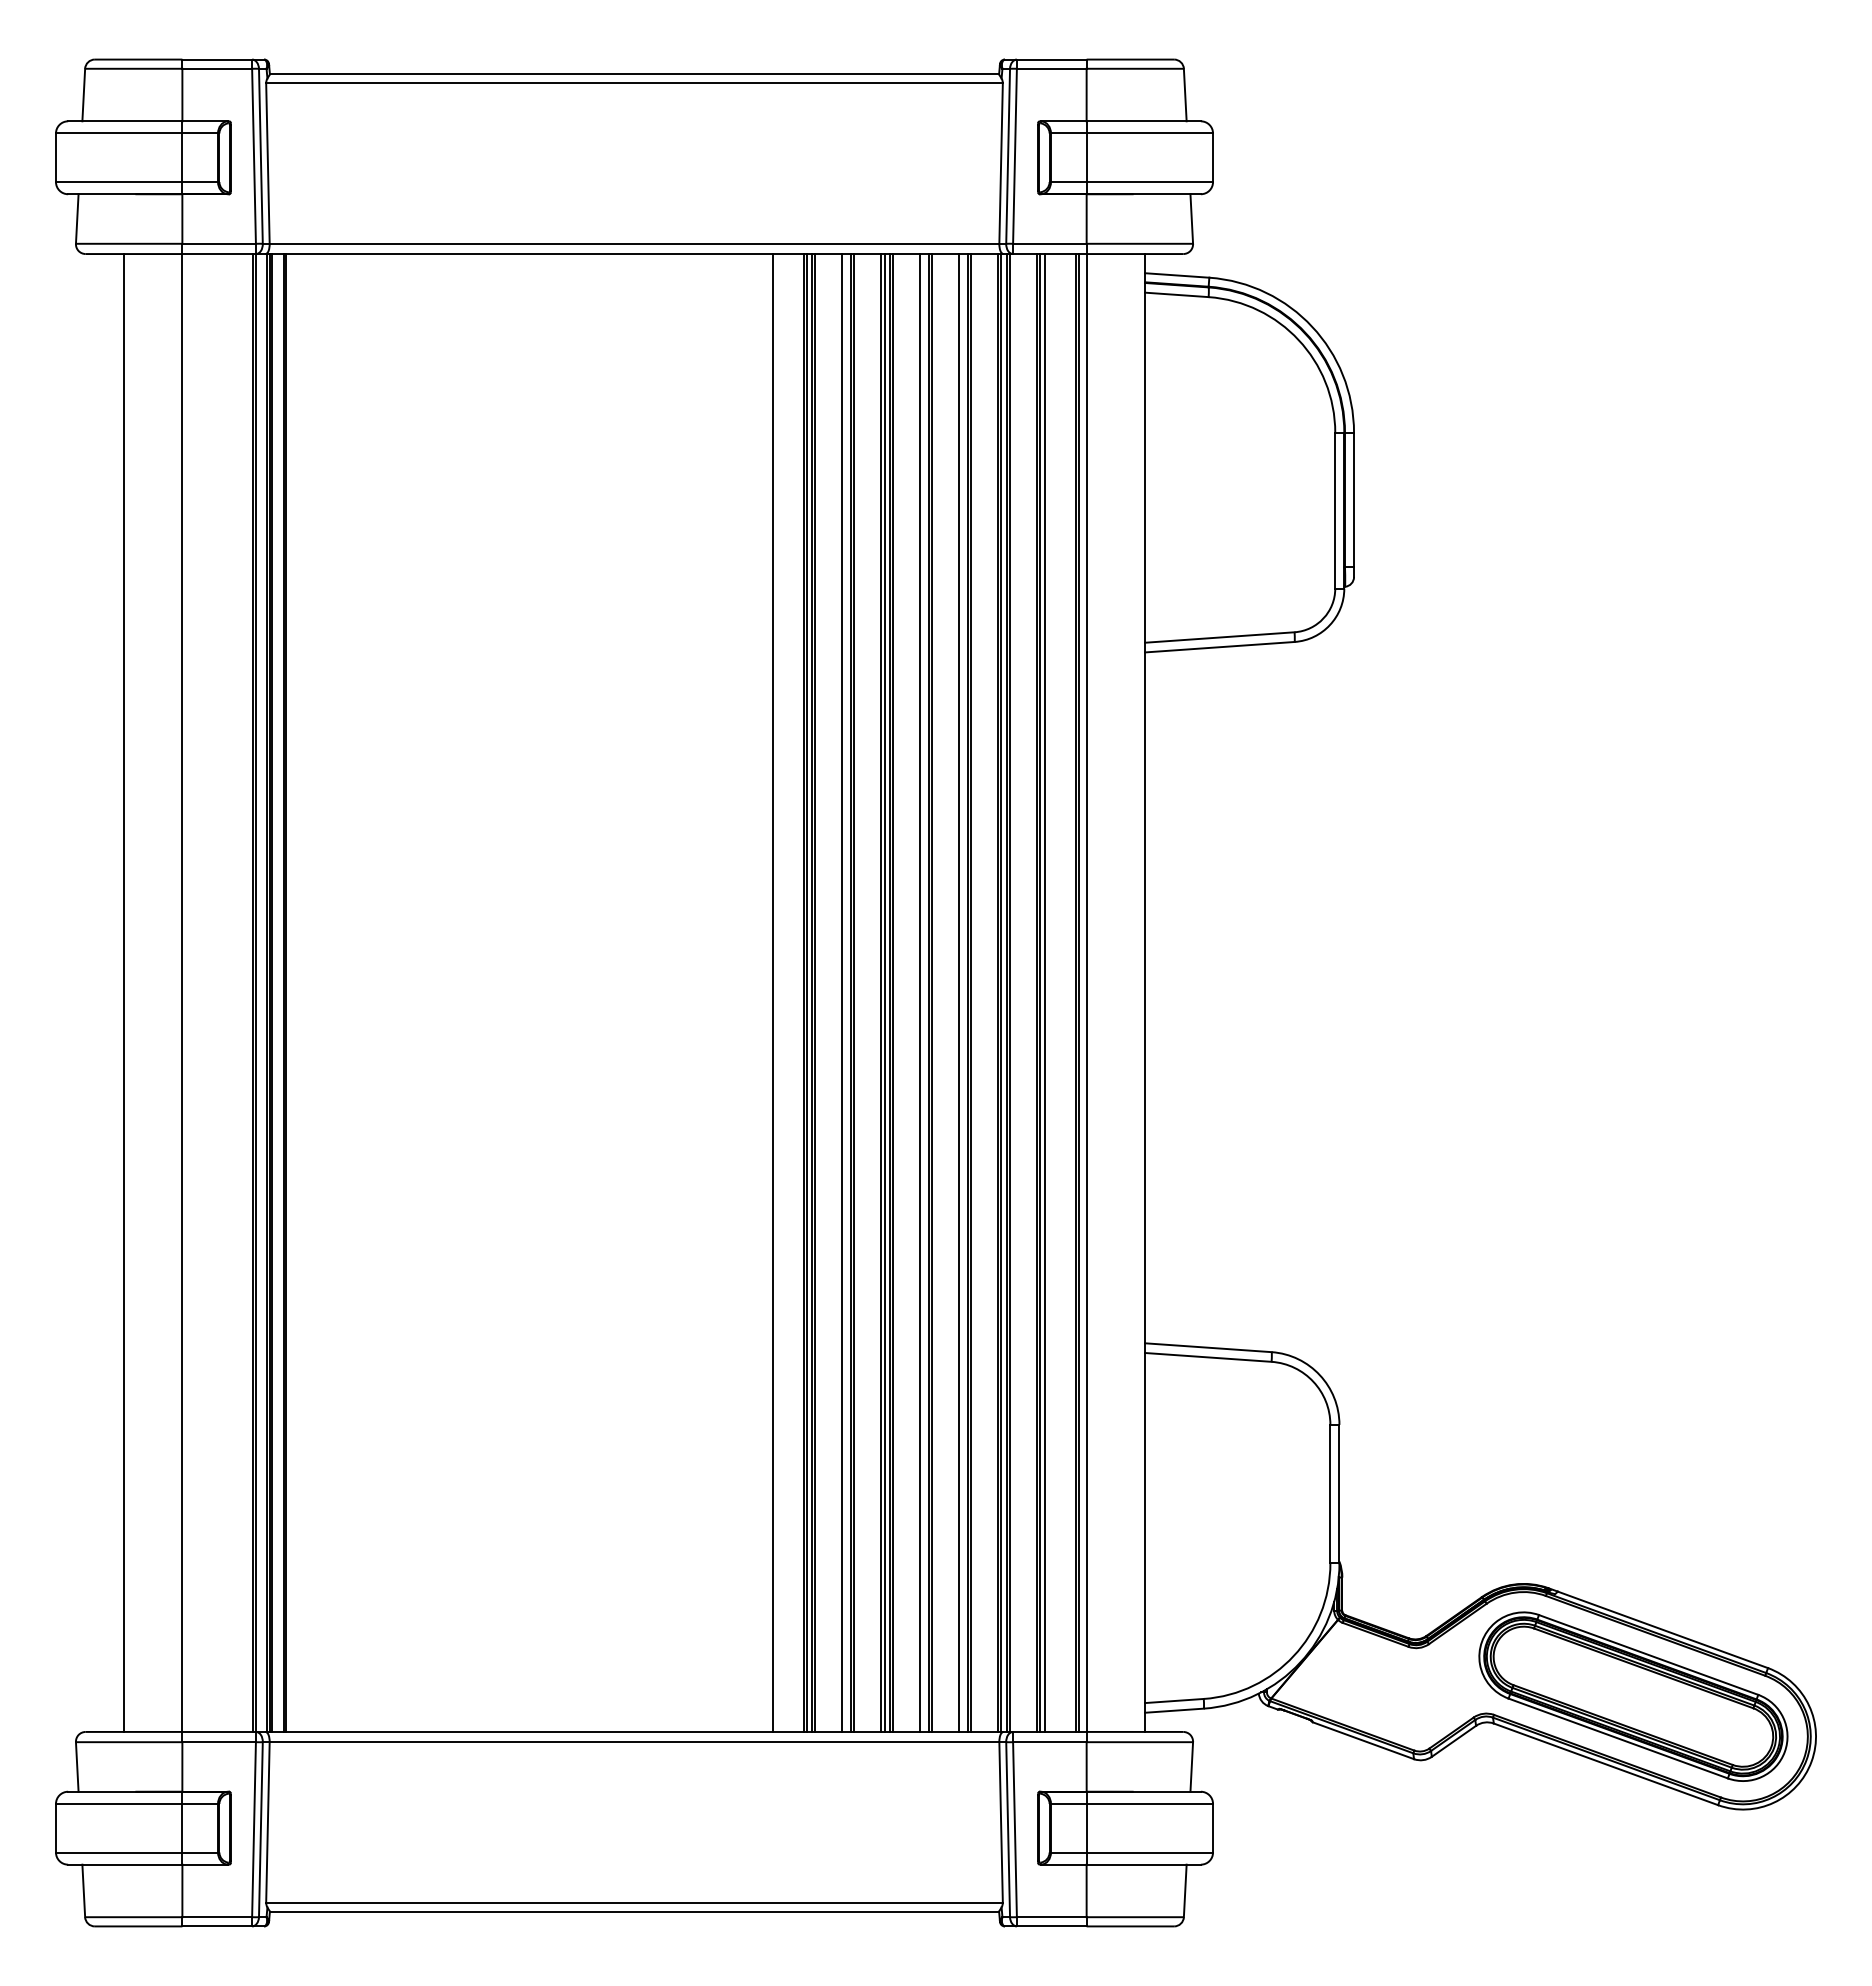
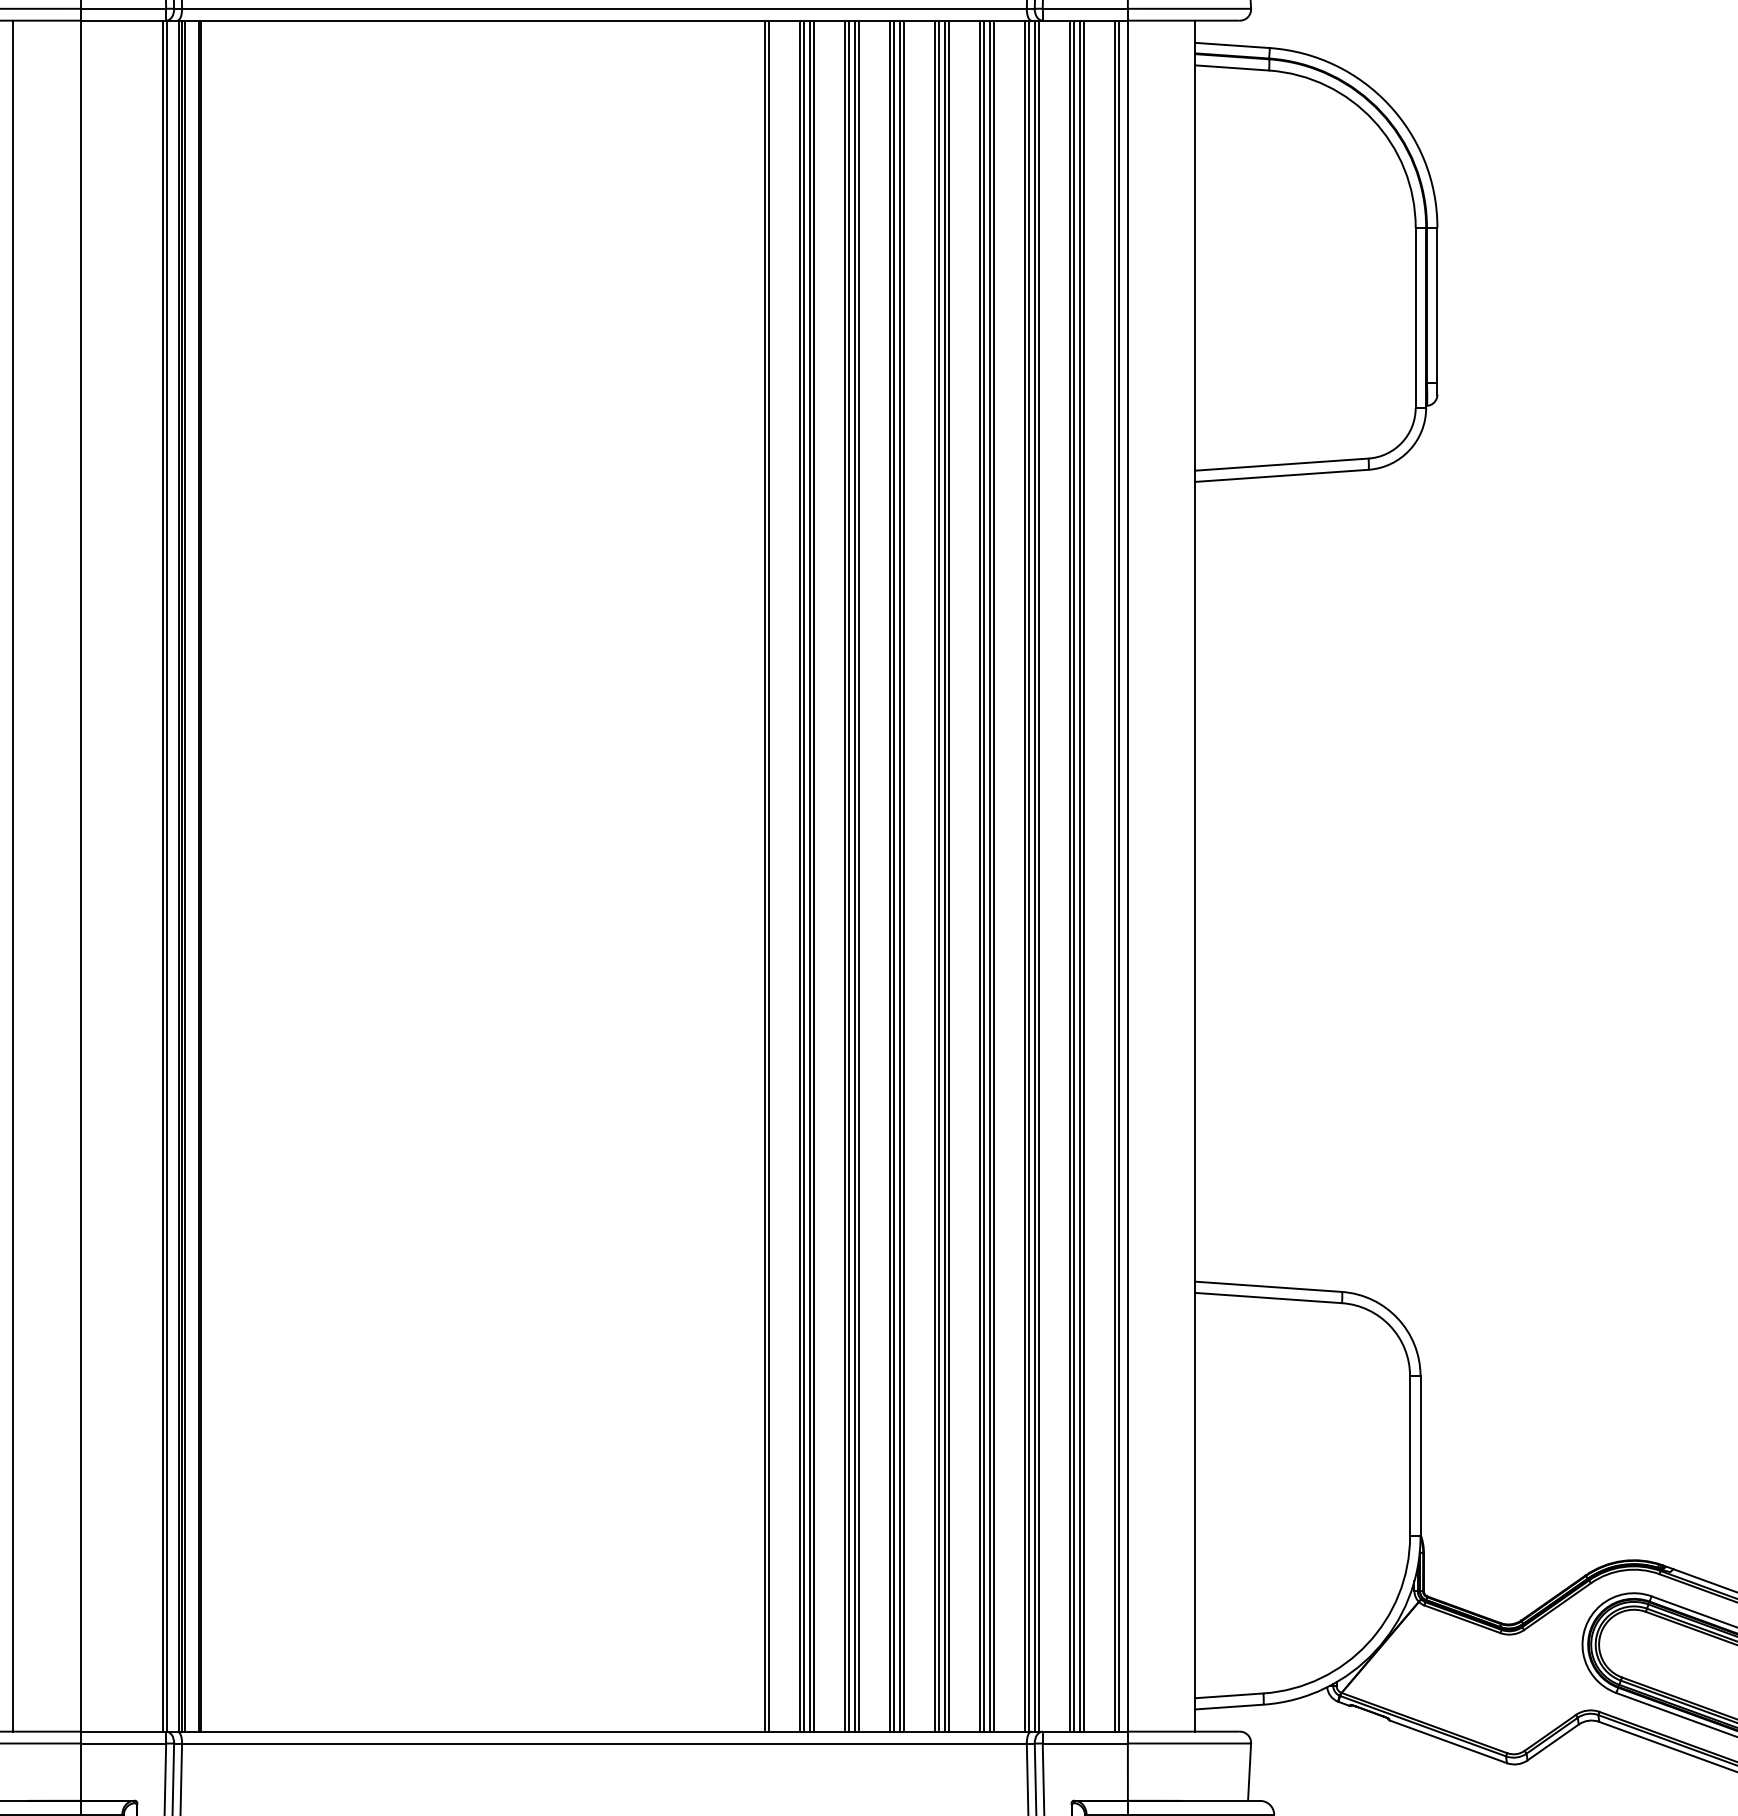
line: (776, 992) -> (768, 875), added
line: (845, 992) -> (848, 875), added
line: (923, 992) -> (939, 875), added
line: (962, 992) -> (984, 875), added
line: (1048, 992) -> (1083, 875), added

